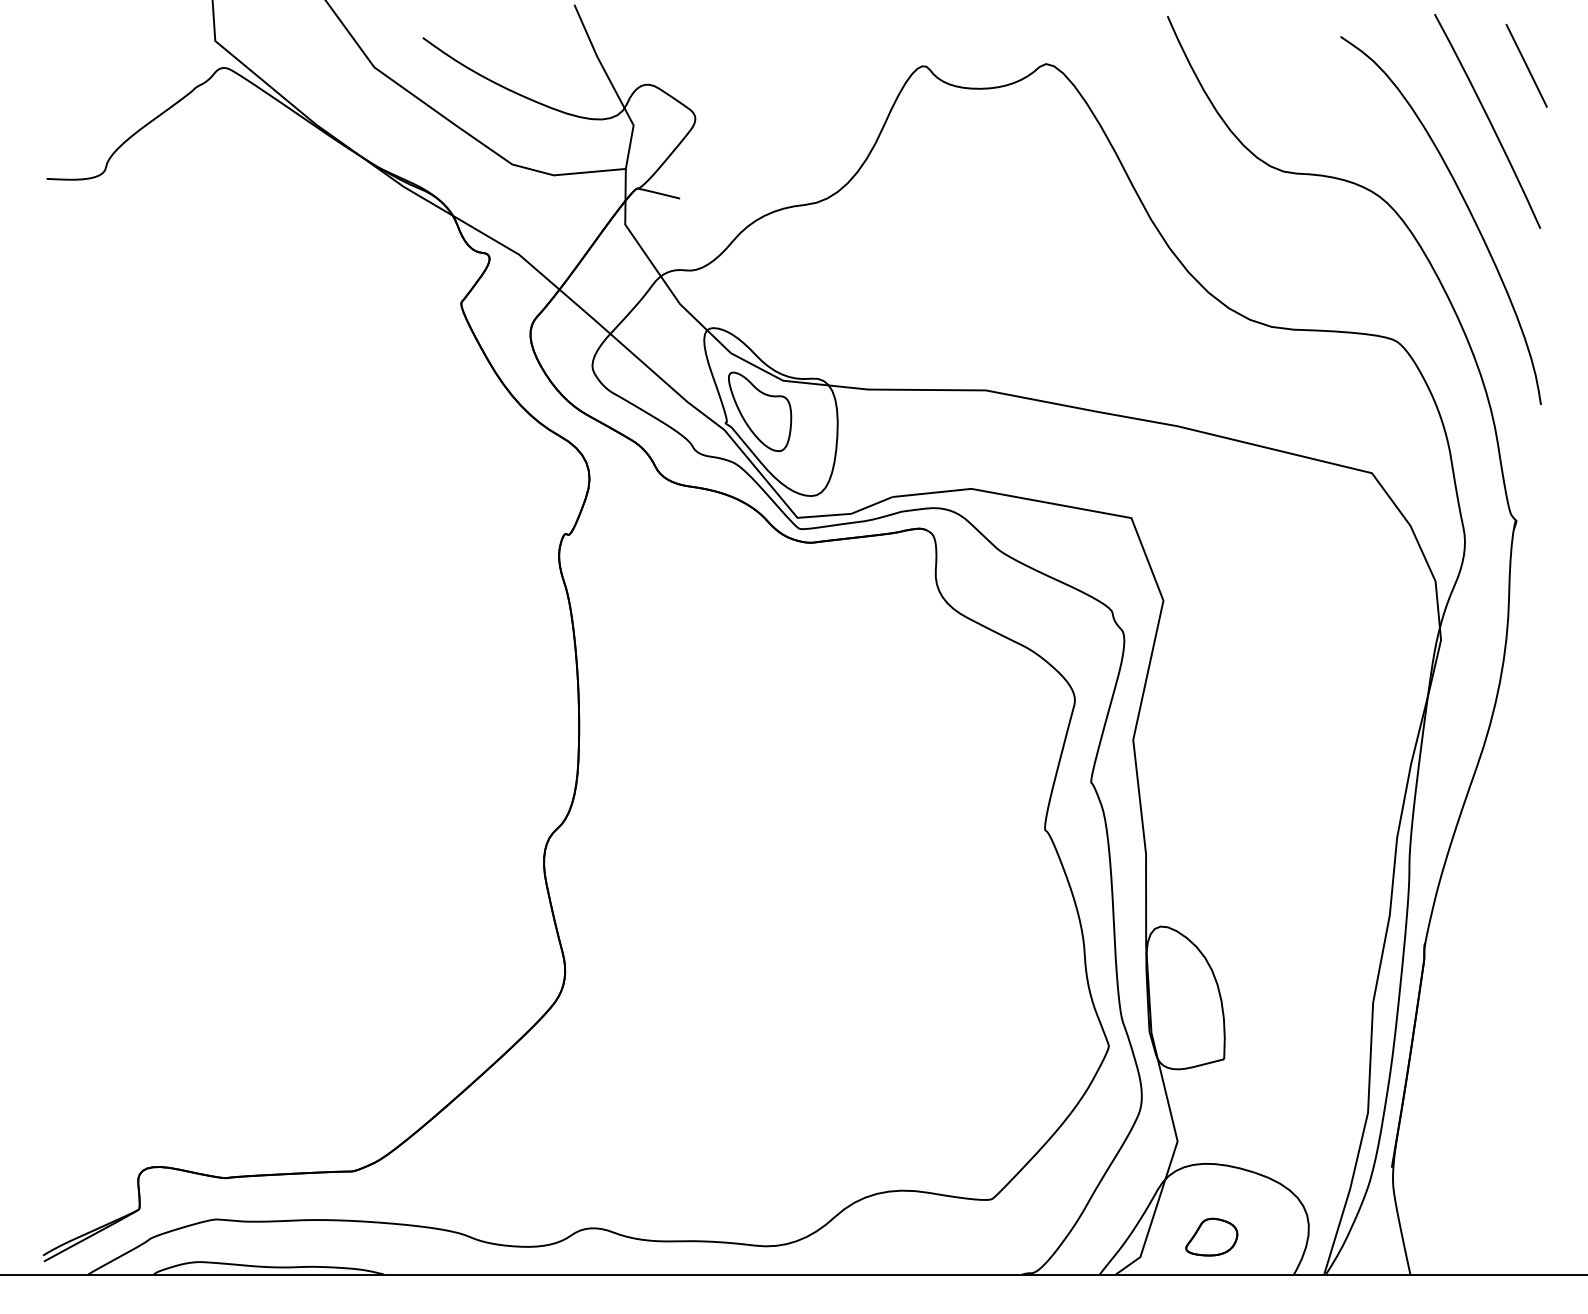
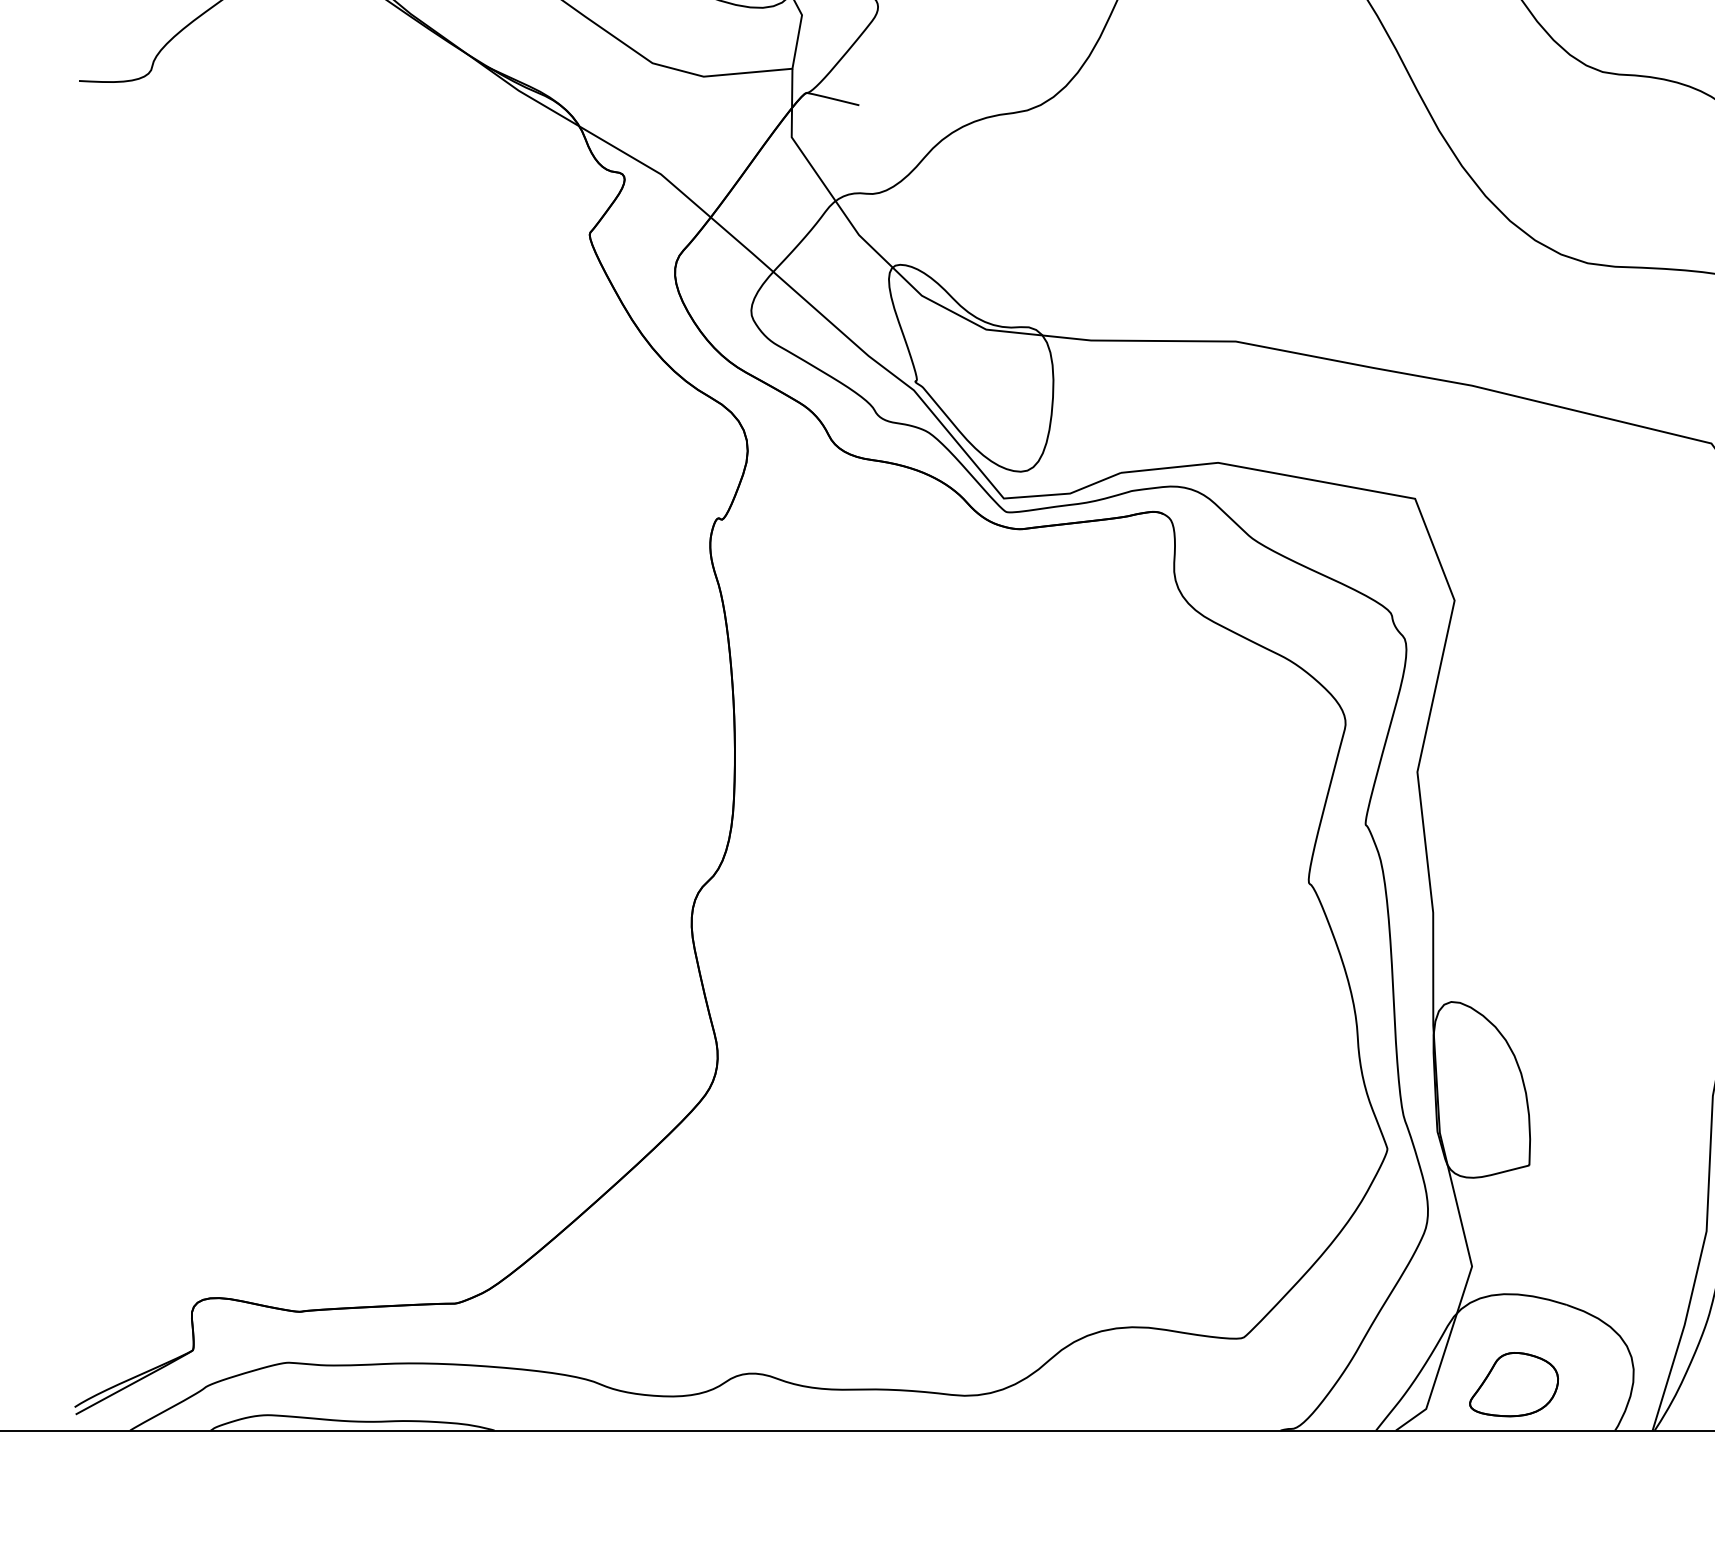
part: (760, 411) -> (958, 367), removed
part: (1211, 1236) -> (1513, 1383), size x1.4

